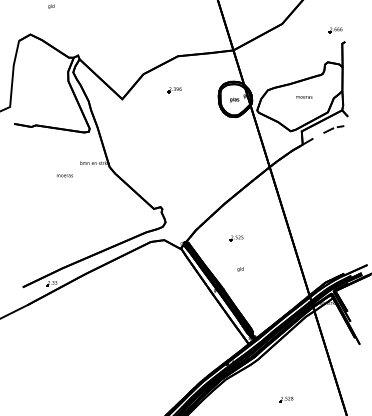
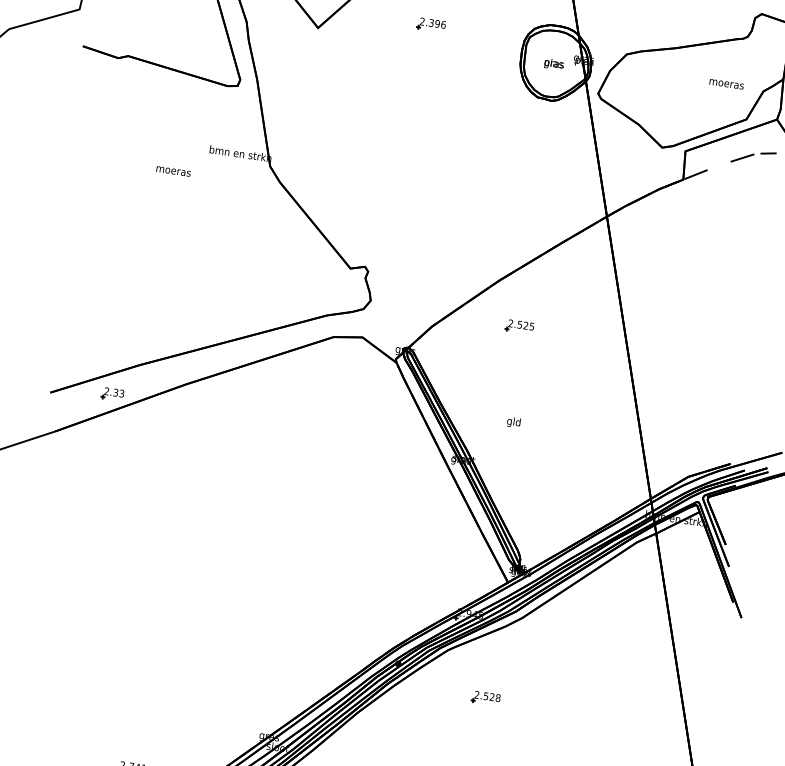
text: (304, 97) -> (726, 84), moved
part: (236, 238) -> (519, 326), moved
part: (286, 399) -> (485, 698), moved

